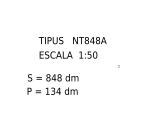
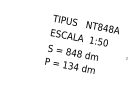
text: (52, 84) -> (71, 59), moved

